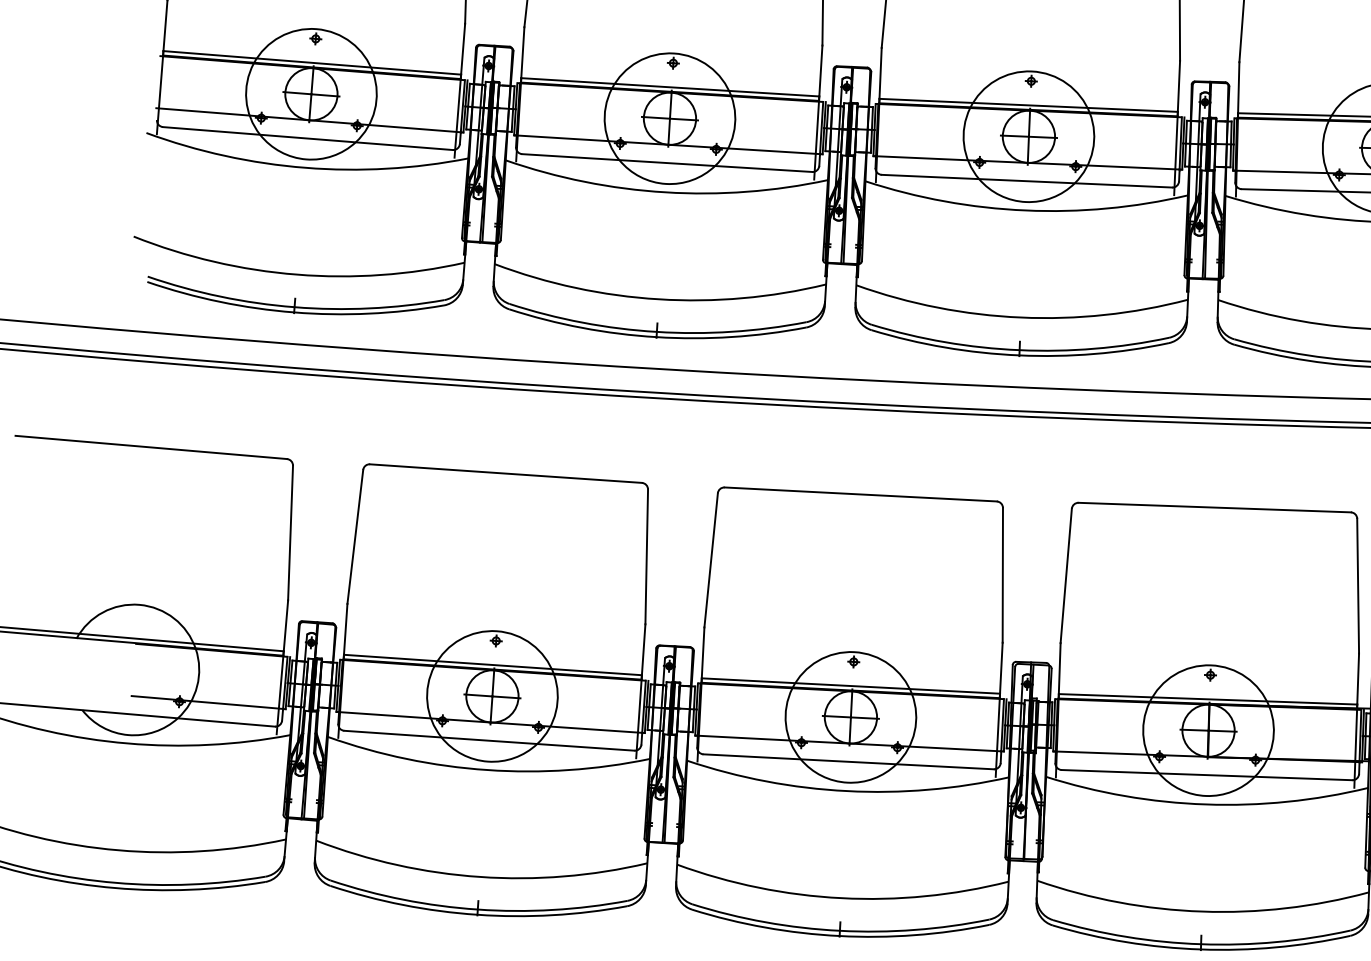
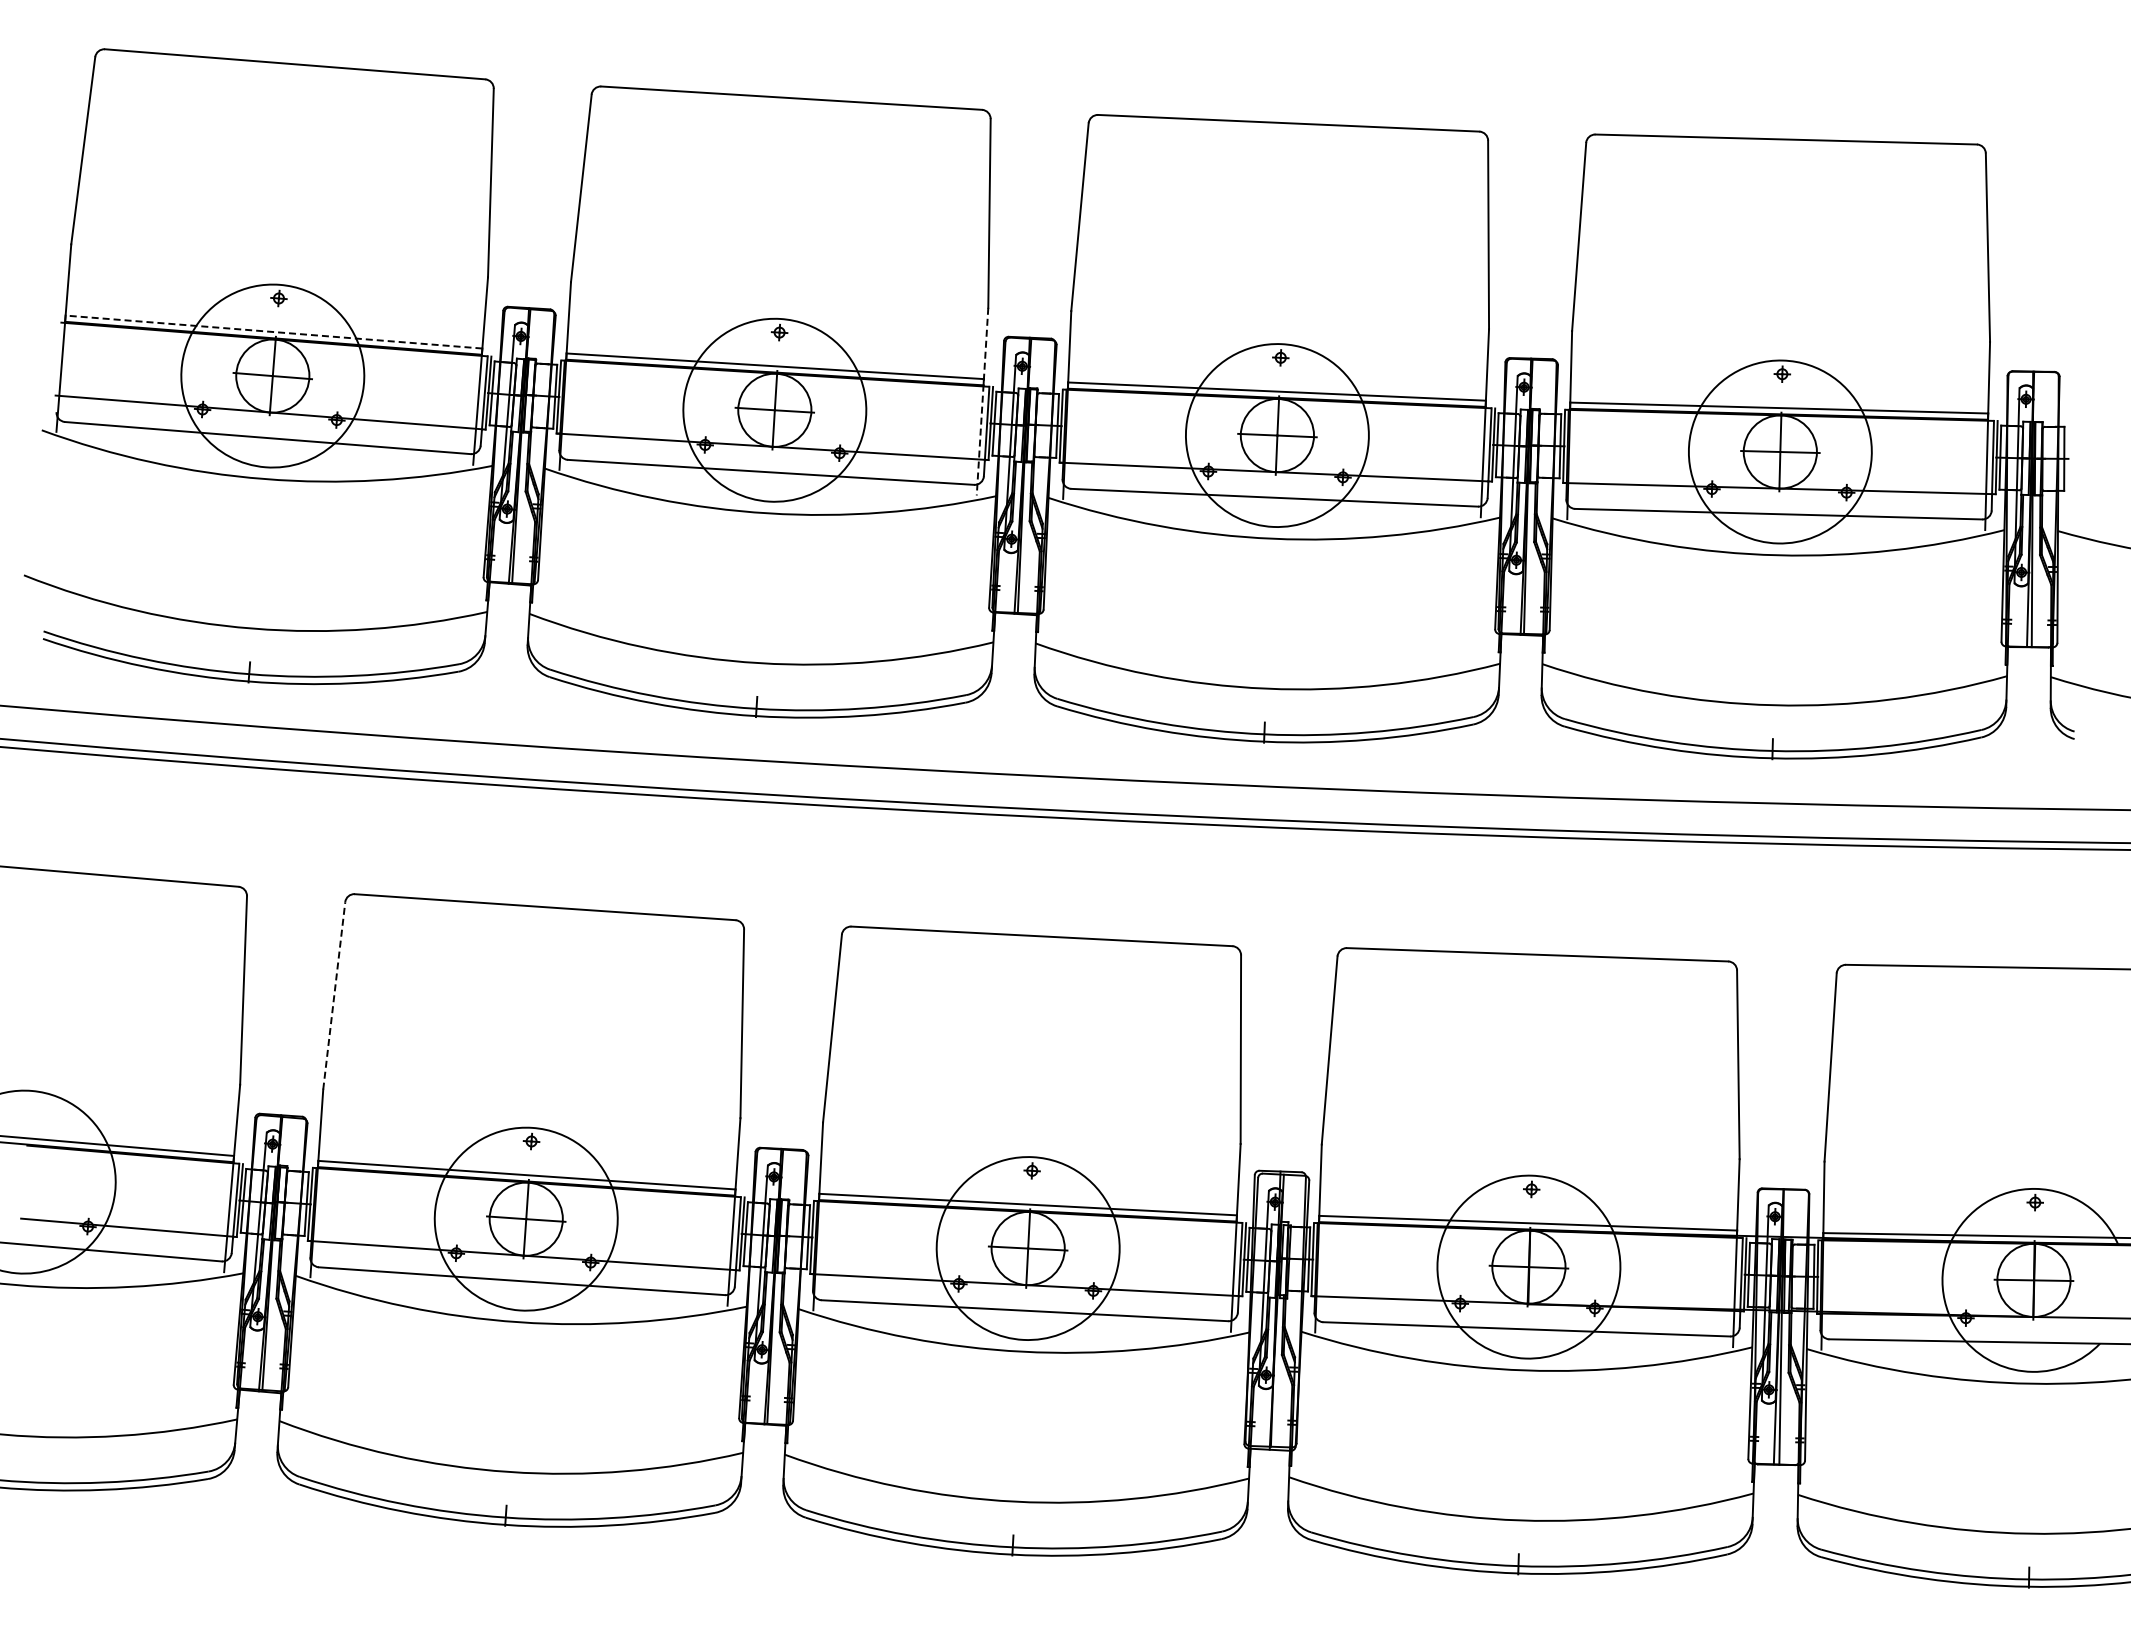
line: (311, 63) -> (273, 332), solid -> dashed
line: (818, 113) -> (982, 402), solid -> dashed
line: (355, 536) -> (334, 995), solid -> dashed

